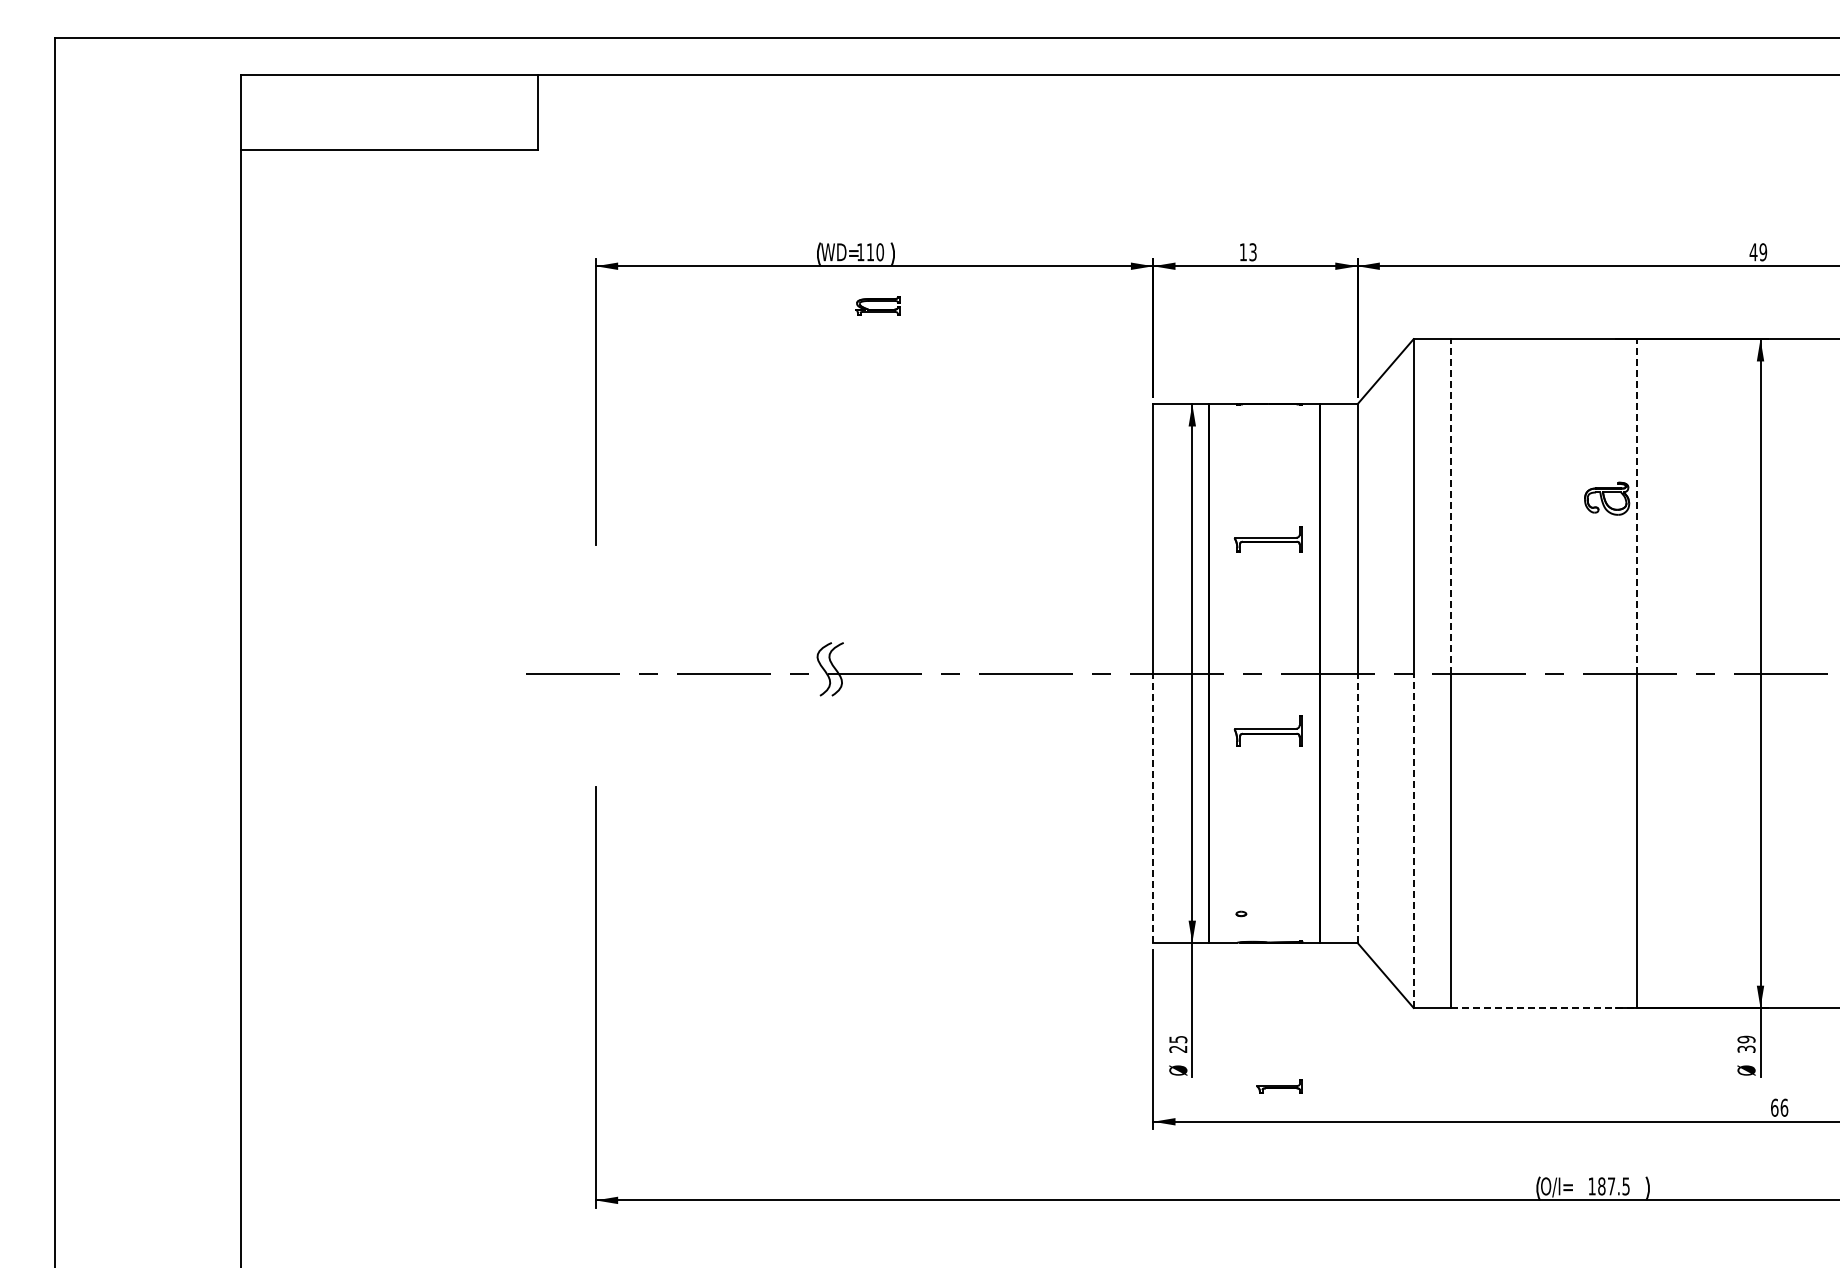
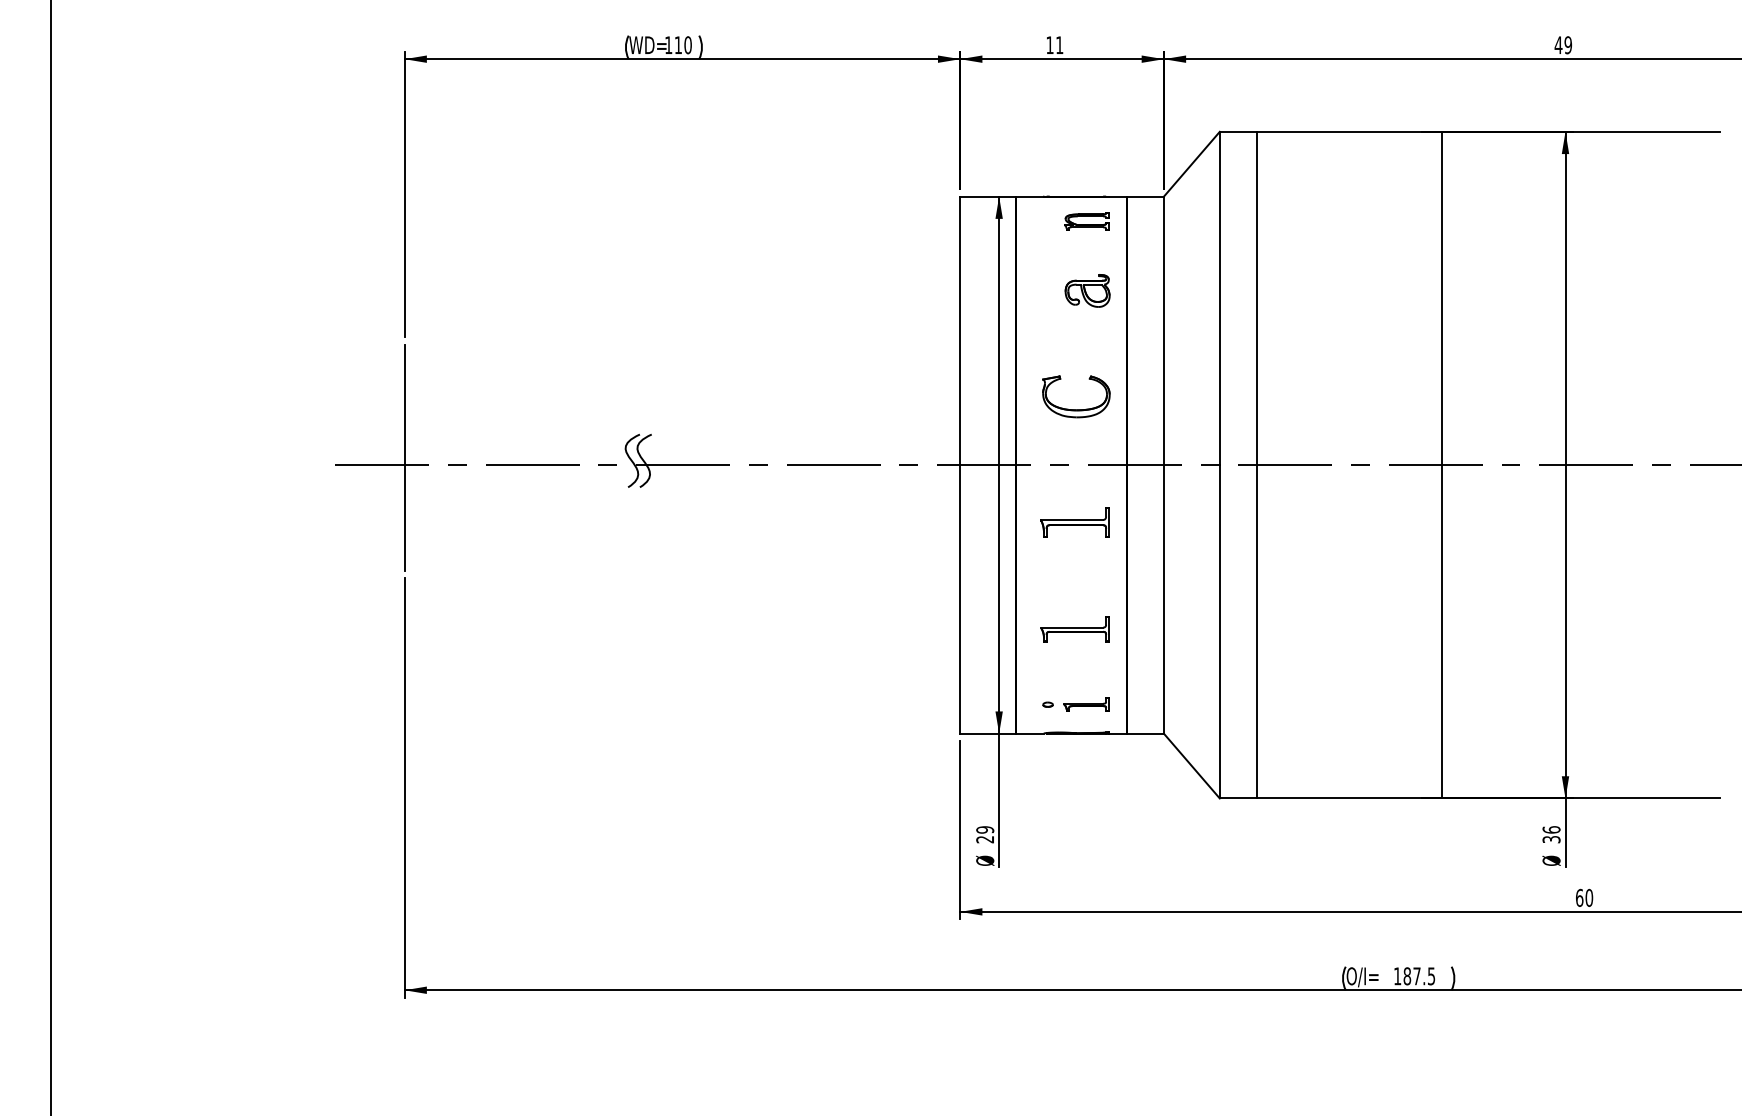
text: (1252, 252) -> (1059, 45), 13 -> 11
part: (877, 305) -> (1086, 220), moved
part: (1607, 498) -> (1088, 290), moved
line: (1450, 505) -> (1256, 297), dashed -> solid
line: (1636, 505) -> (1441, 297), dashed -> solid
part: (1267, 539) -> (1074, 629), moved
part: (1269, 617) -> (1076, 409), added
line: (595, 665) -> (404, 457), added
line: (1153, 808) -> (960, 599), dashed -> solid
line: (1357, 808) -> (1163, 599), dashed -> solid
line: (1413, 840) -> (1219, 631), dashed -> solid
line: (1543, 1007) -> (1349, 797), dashed -> solid
text: (1177, 1039) -> (984, 829), 25 -> 29
text: (1746, 1039) -> (1551, 829), 39 -> 36
part: (1279, 1086) -> (1086, 704), moved
text: (1784, 1107) -> (1589, 897), 66 -> 60

